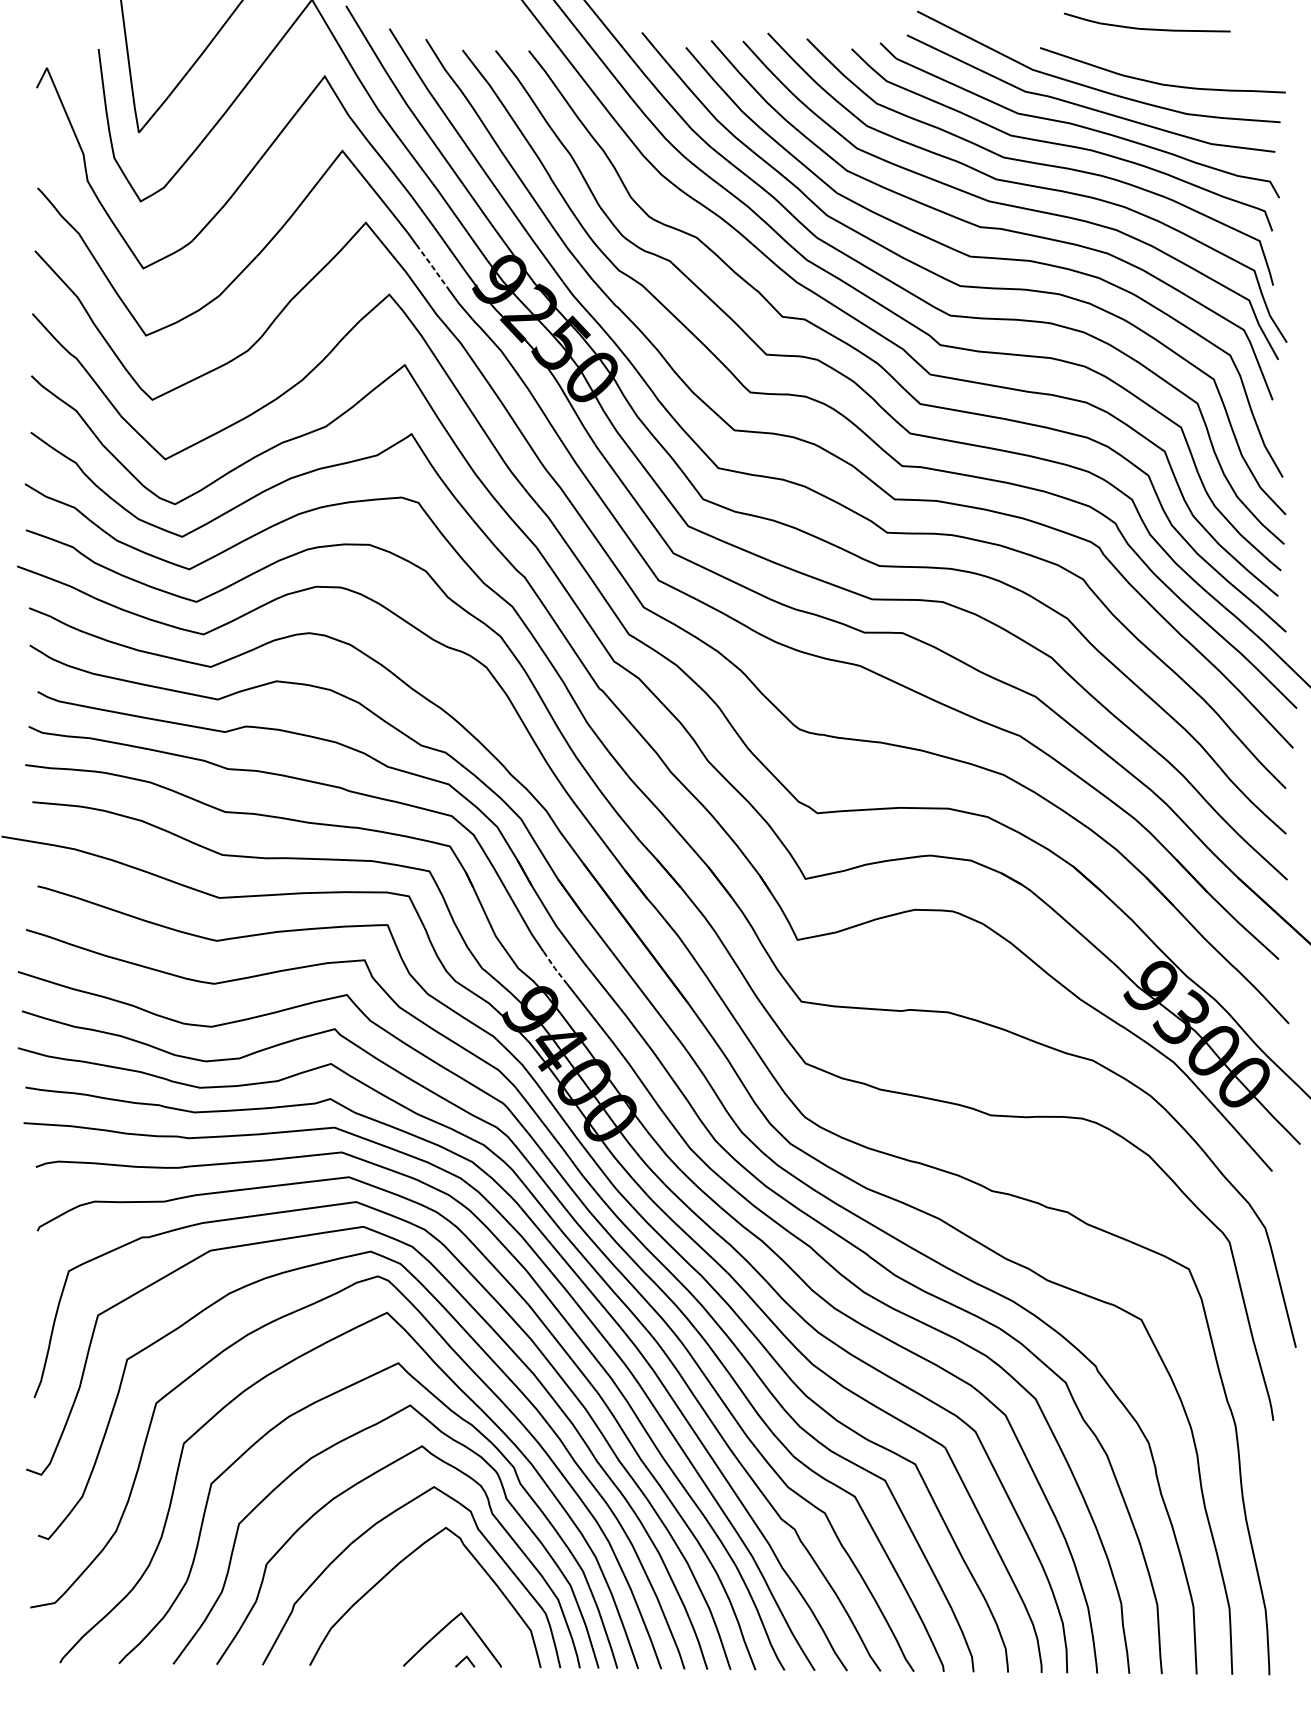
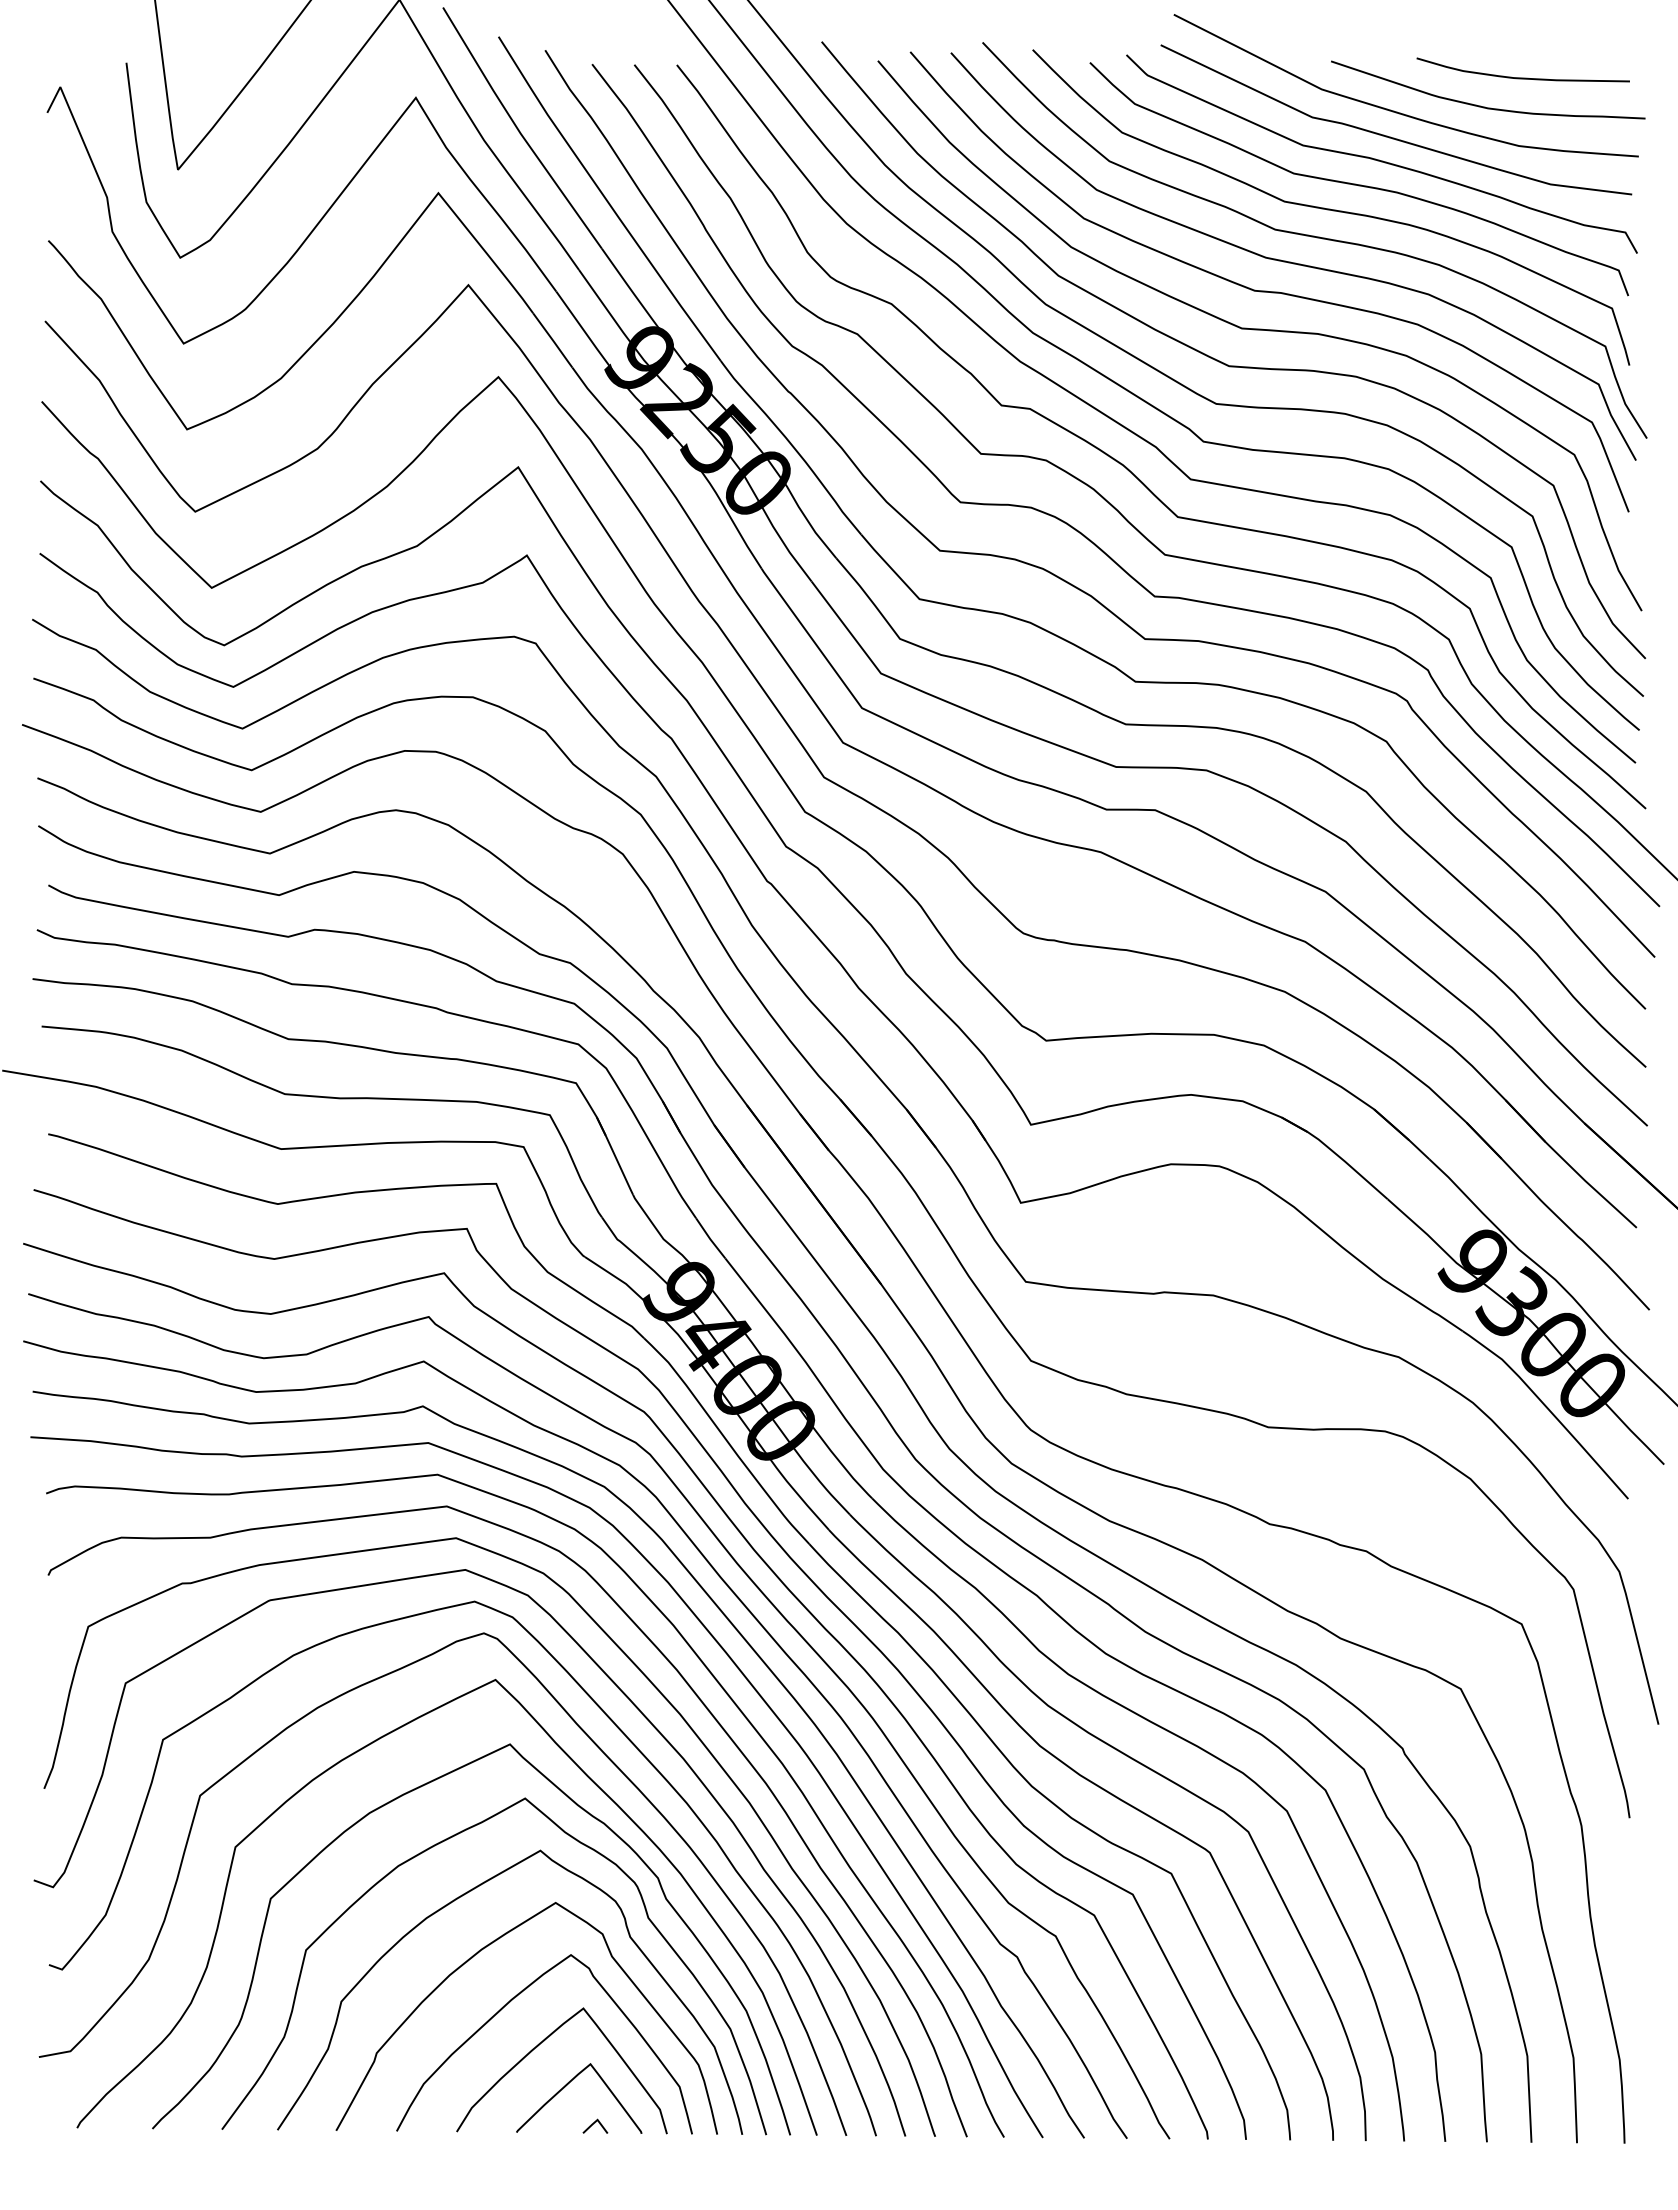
curve: (1146, 28) -> (1522, 77), moved
line: (433, 266) -> (554, 341), dashed -> solid
line: (555, 968) -> (710, 1239), dashed -> solid
curve: (420, 1599) -> (538, 2046), added

